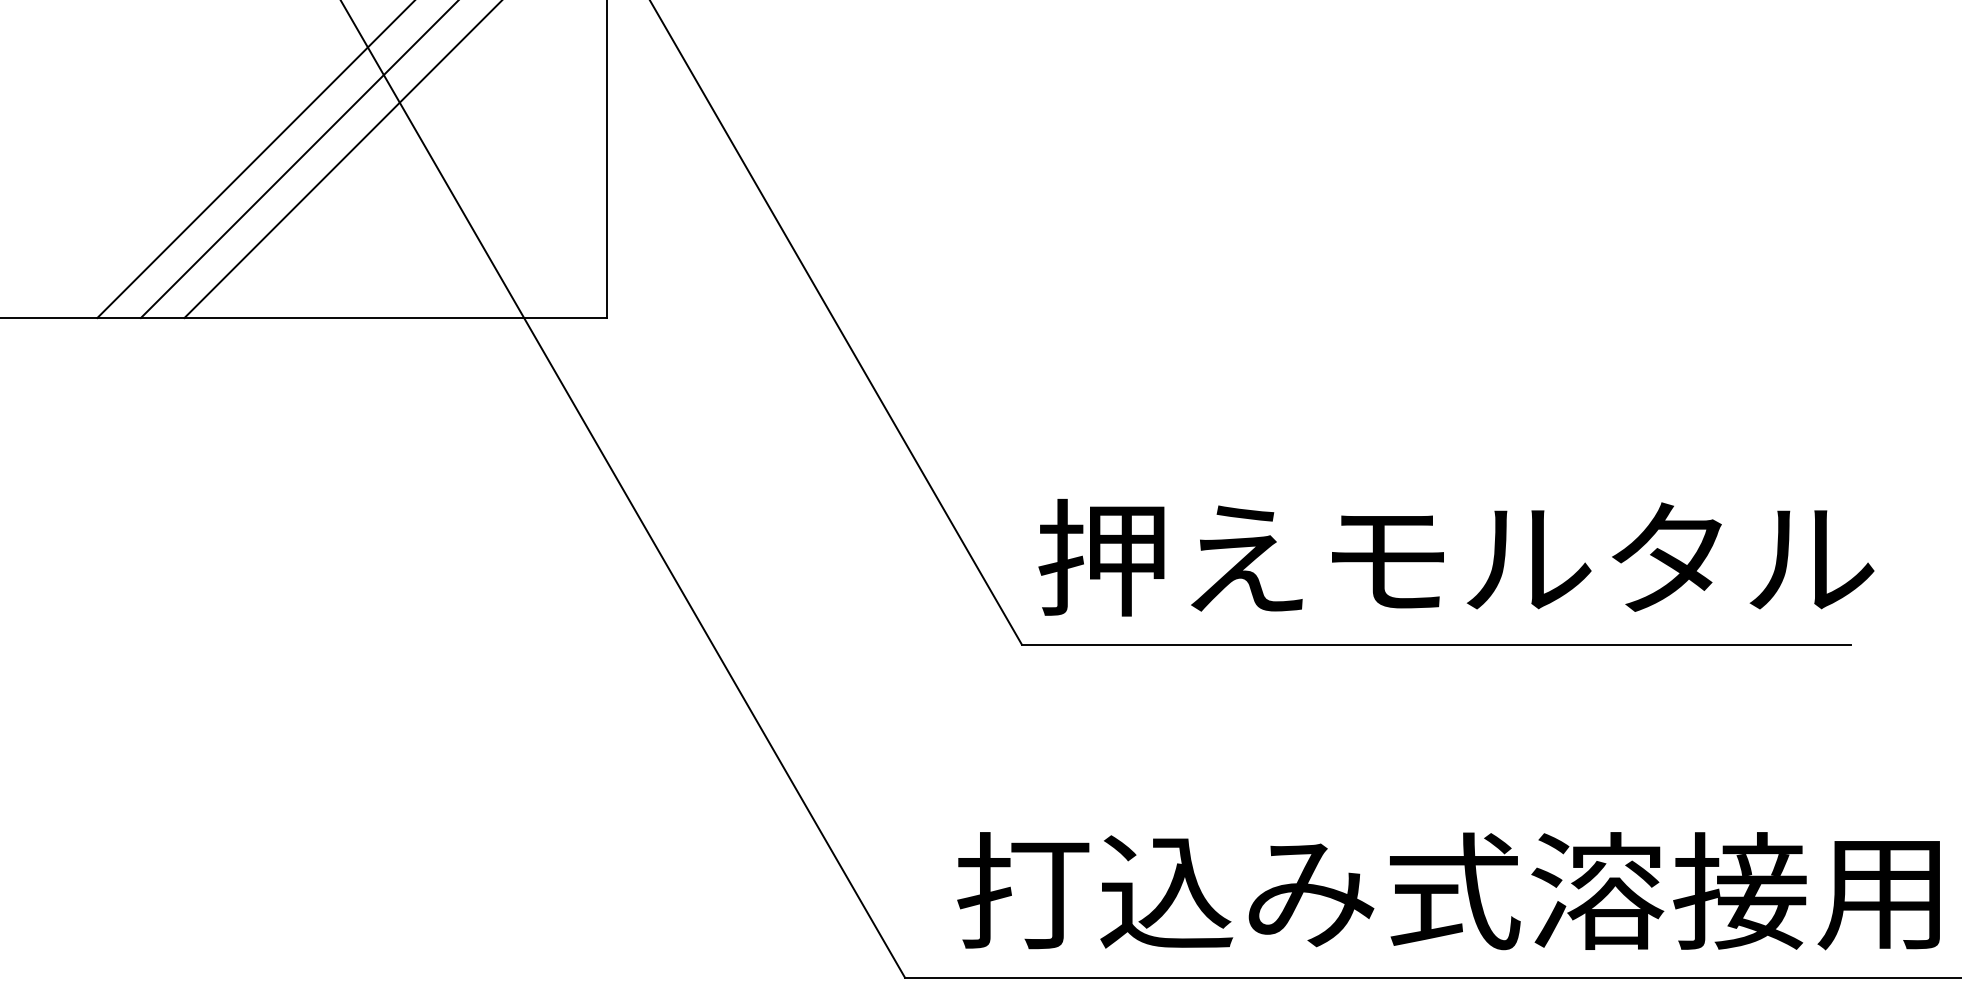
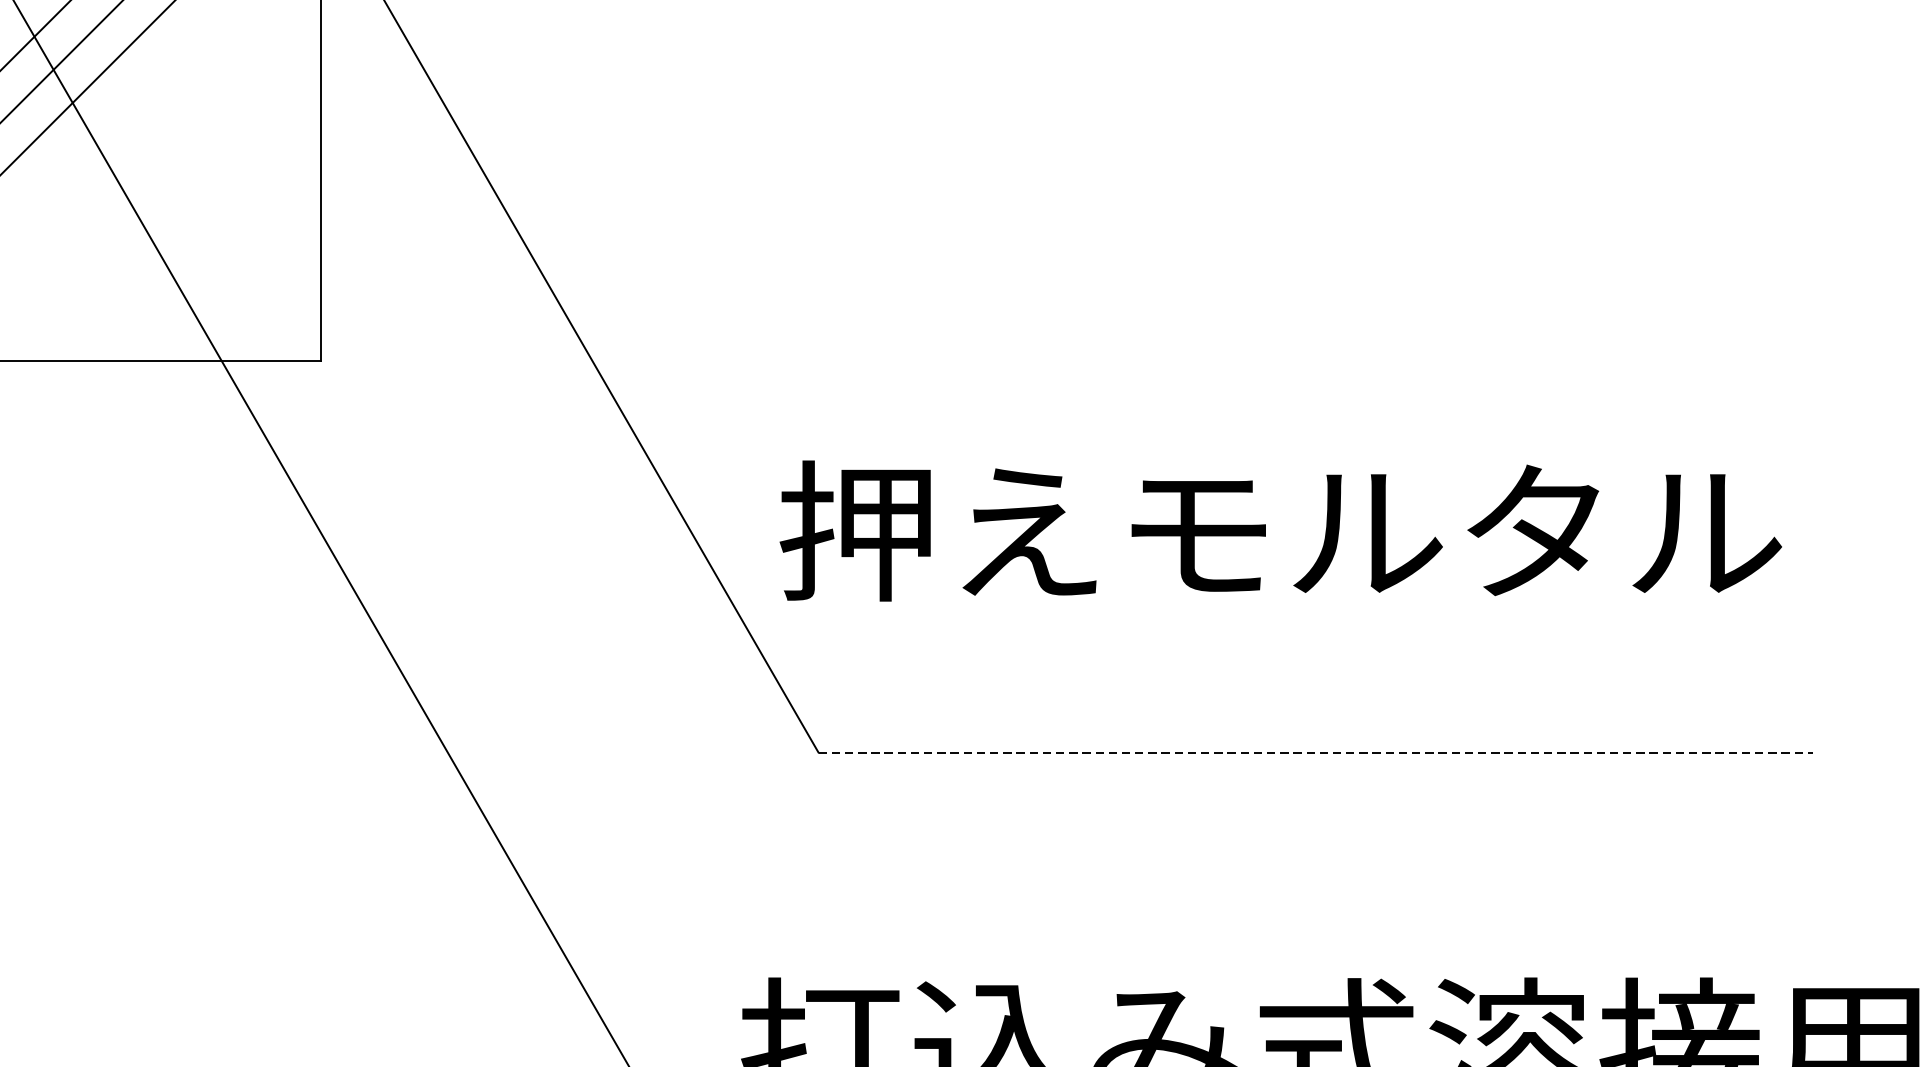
text: (1456, 557) -> (1280, 530), moved
line: (1436, 644) -> (1315, 752), solid -> dashed

